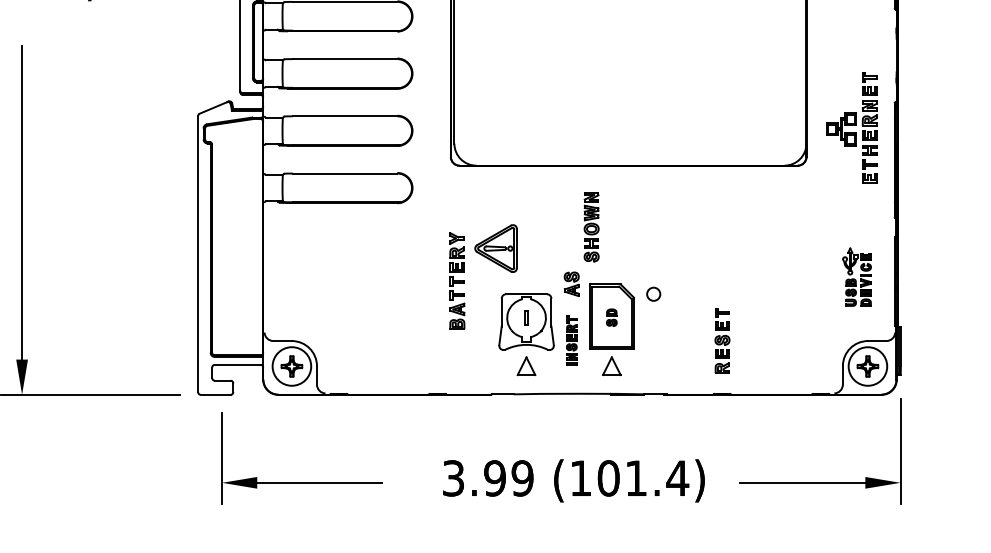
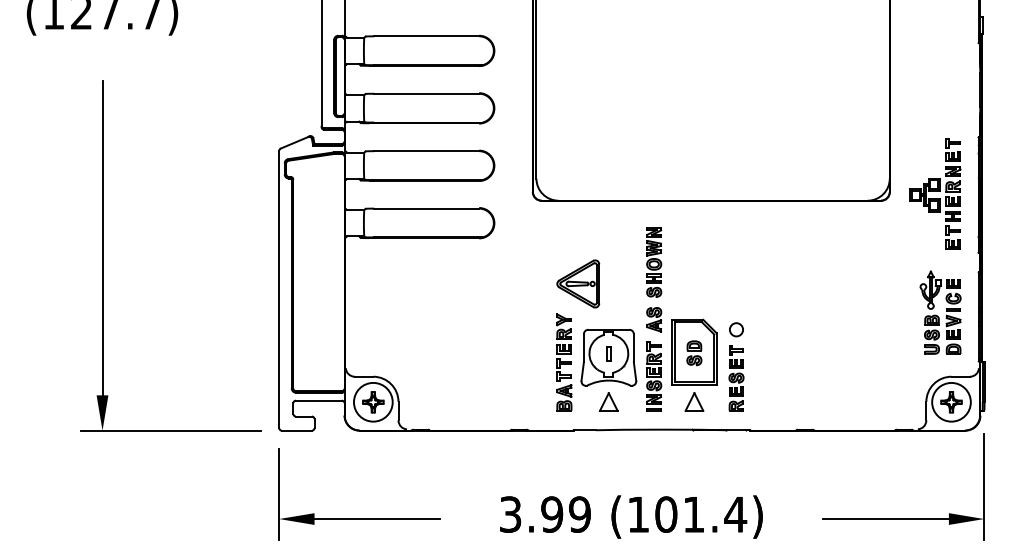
part: (851, 127) -> (935, 193), moved
part: (591, 227) -> (654, 262), moved
part: (856, 277) -> (940, 312), size x1.43
part: (457, 281) -> (564, 362), moved
part: (611, 317) -> (694, 353), size x1.43
part: (572, 340) -> (654, 376), size x1.43
part: (722, 340) -> (736, 378), moved
text: (574, 480) -> (631, 516), moved
part: (302, 482) -> (359, 518), moved

